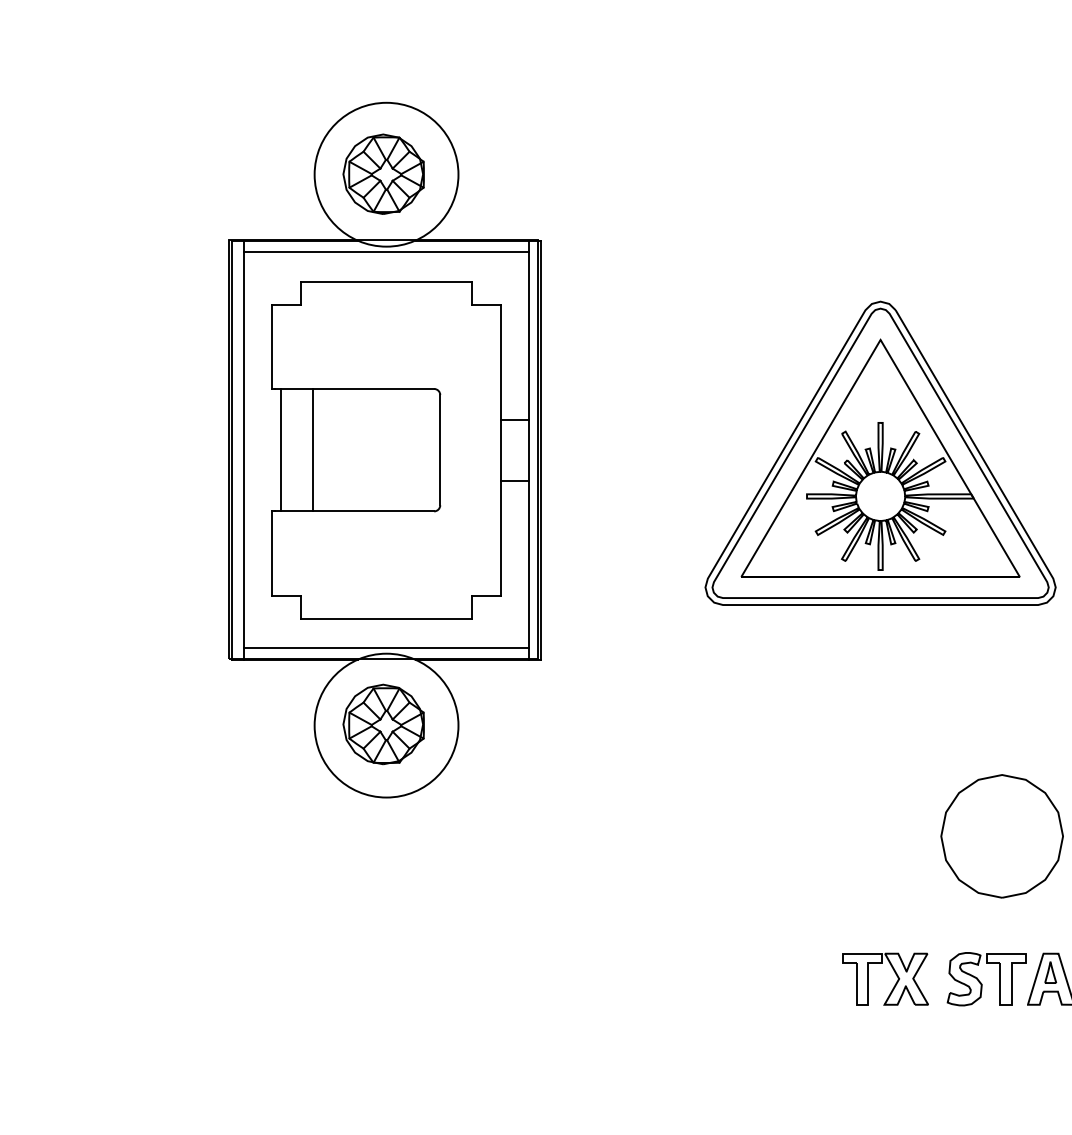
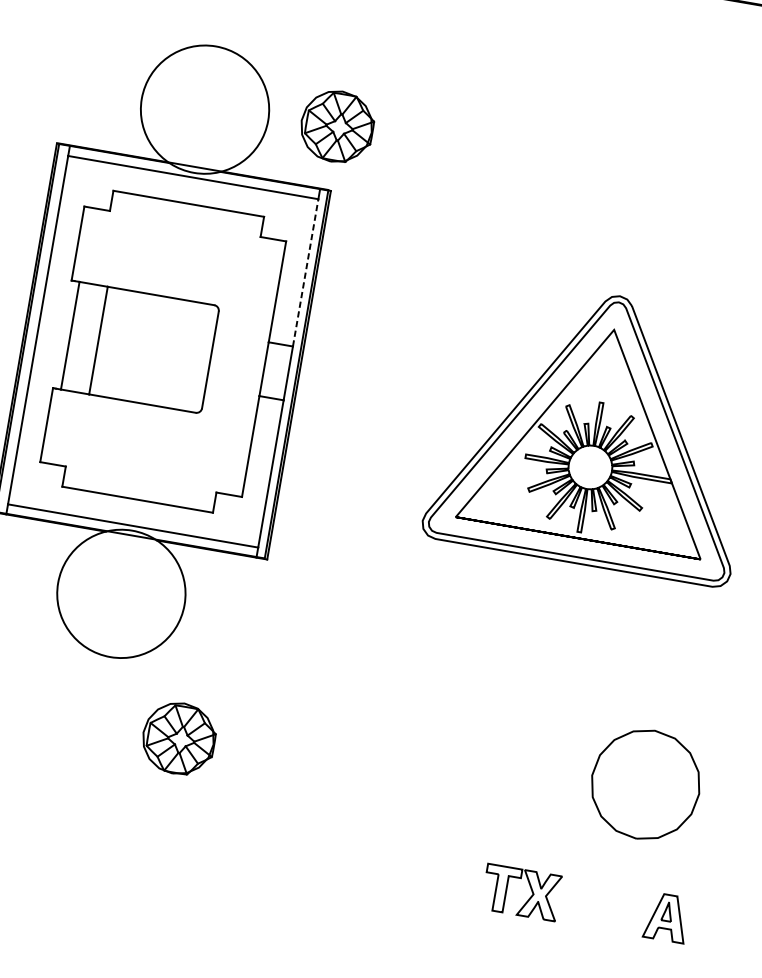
part: (383, 173) -> (337, 125), moved
line: (528, 335) -> (305, 272), solid -> dashed
part: (383, 724) -> (178, 738), moved
part: (986, 979) -> (610, 908), removed

